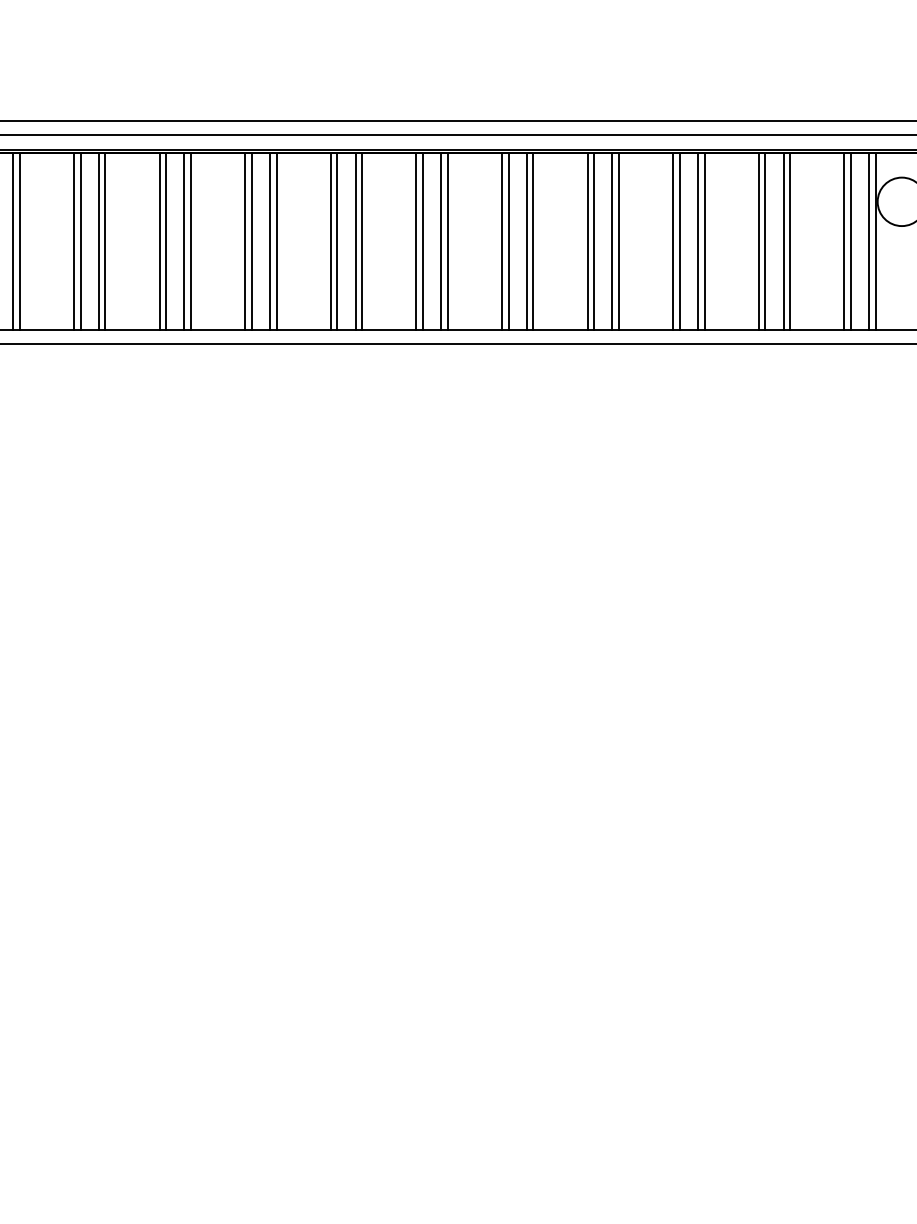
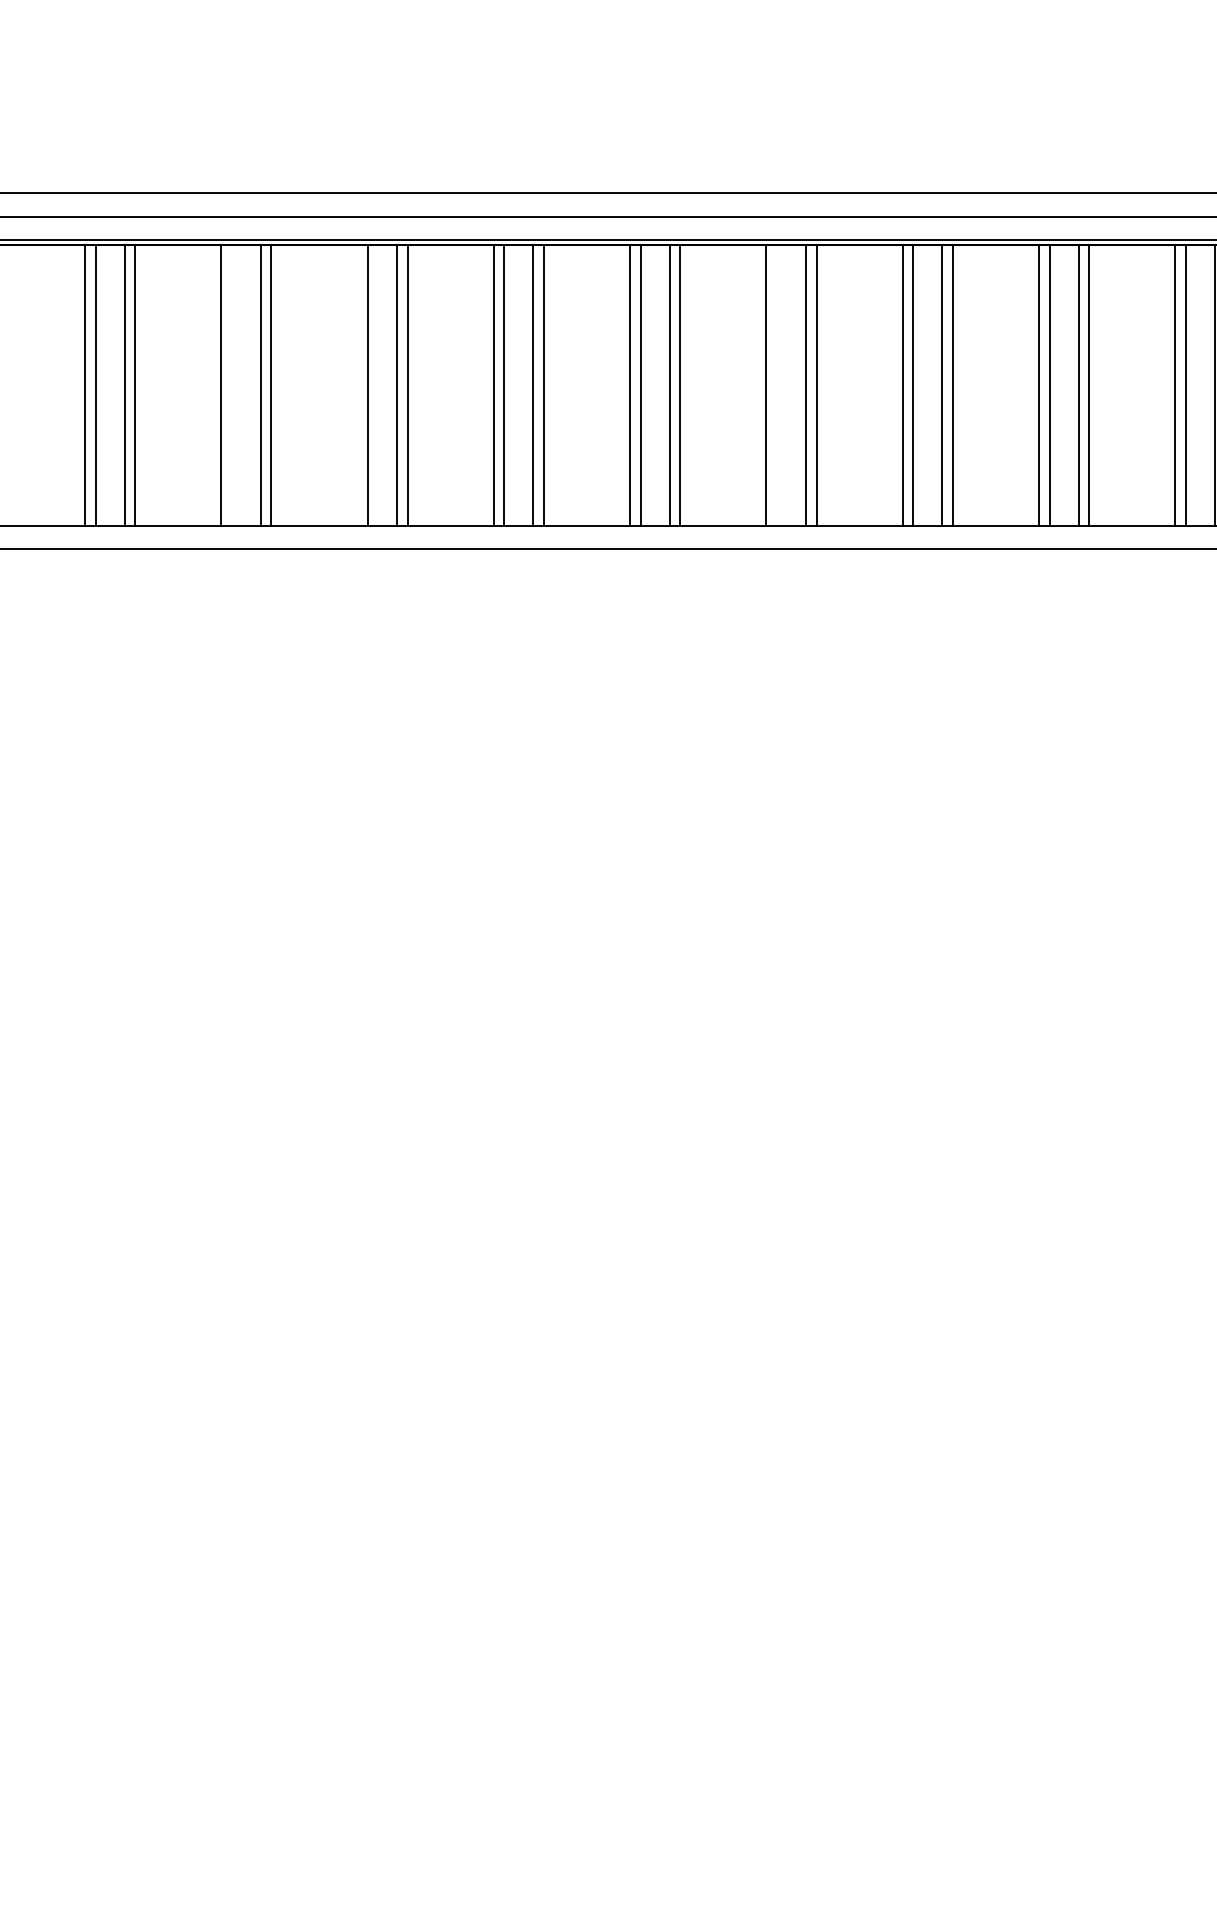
line: (80, 240) -> (231, 384), removed
line: (159, 240) -> (357, 384), removed
line: (423, 240) -> (777, 384), removed

